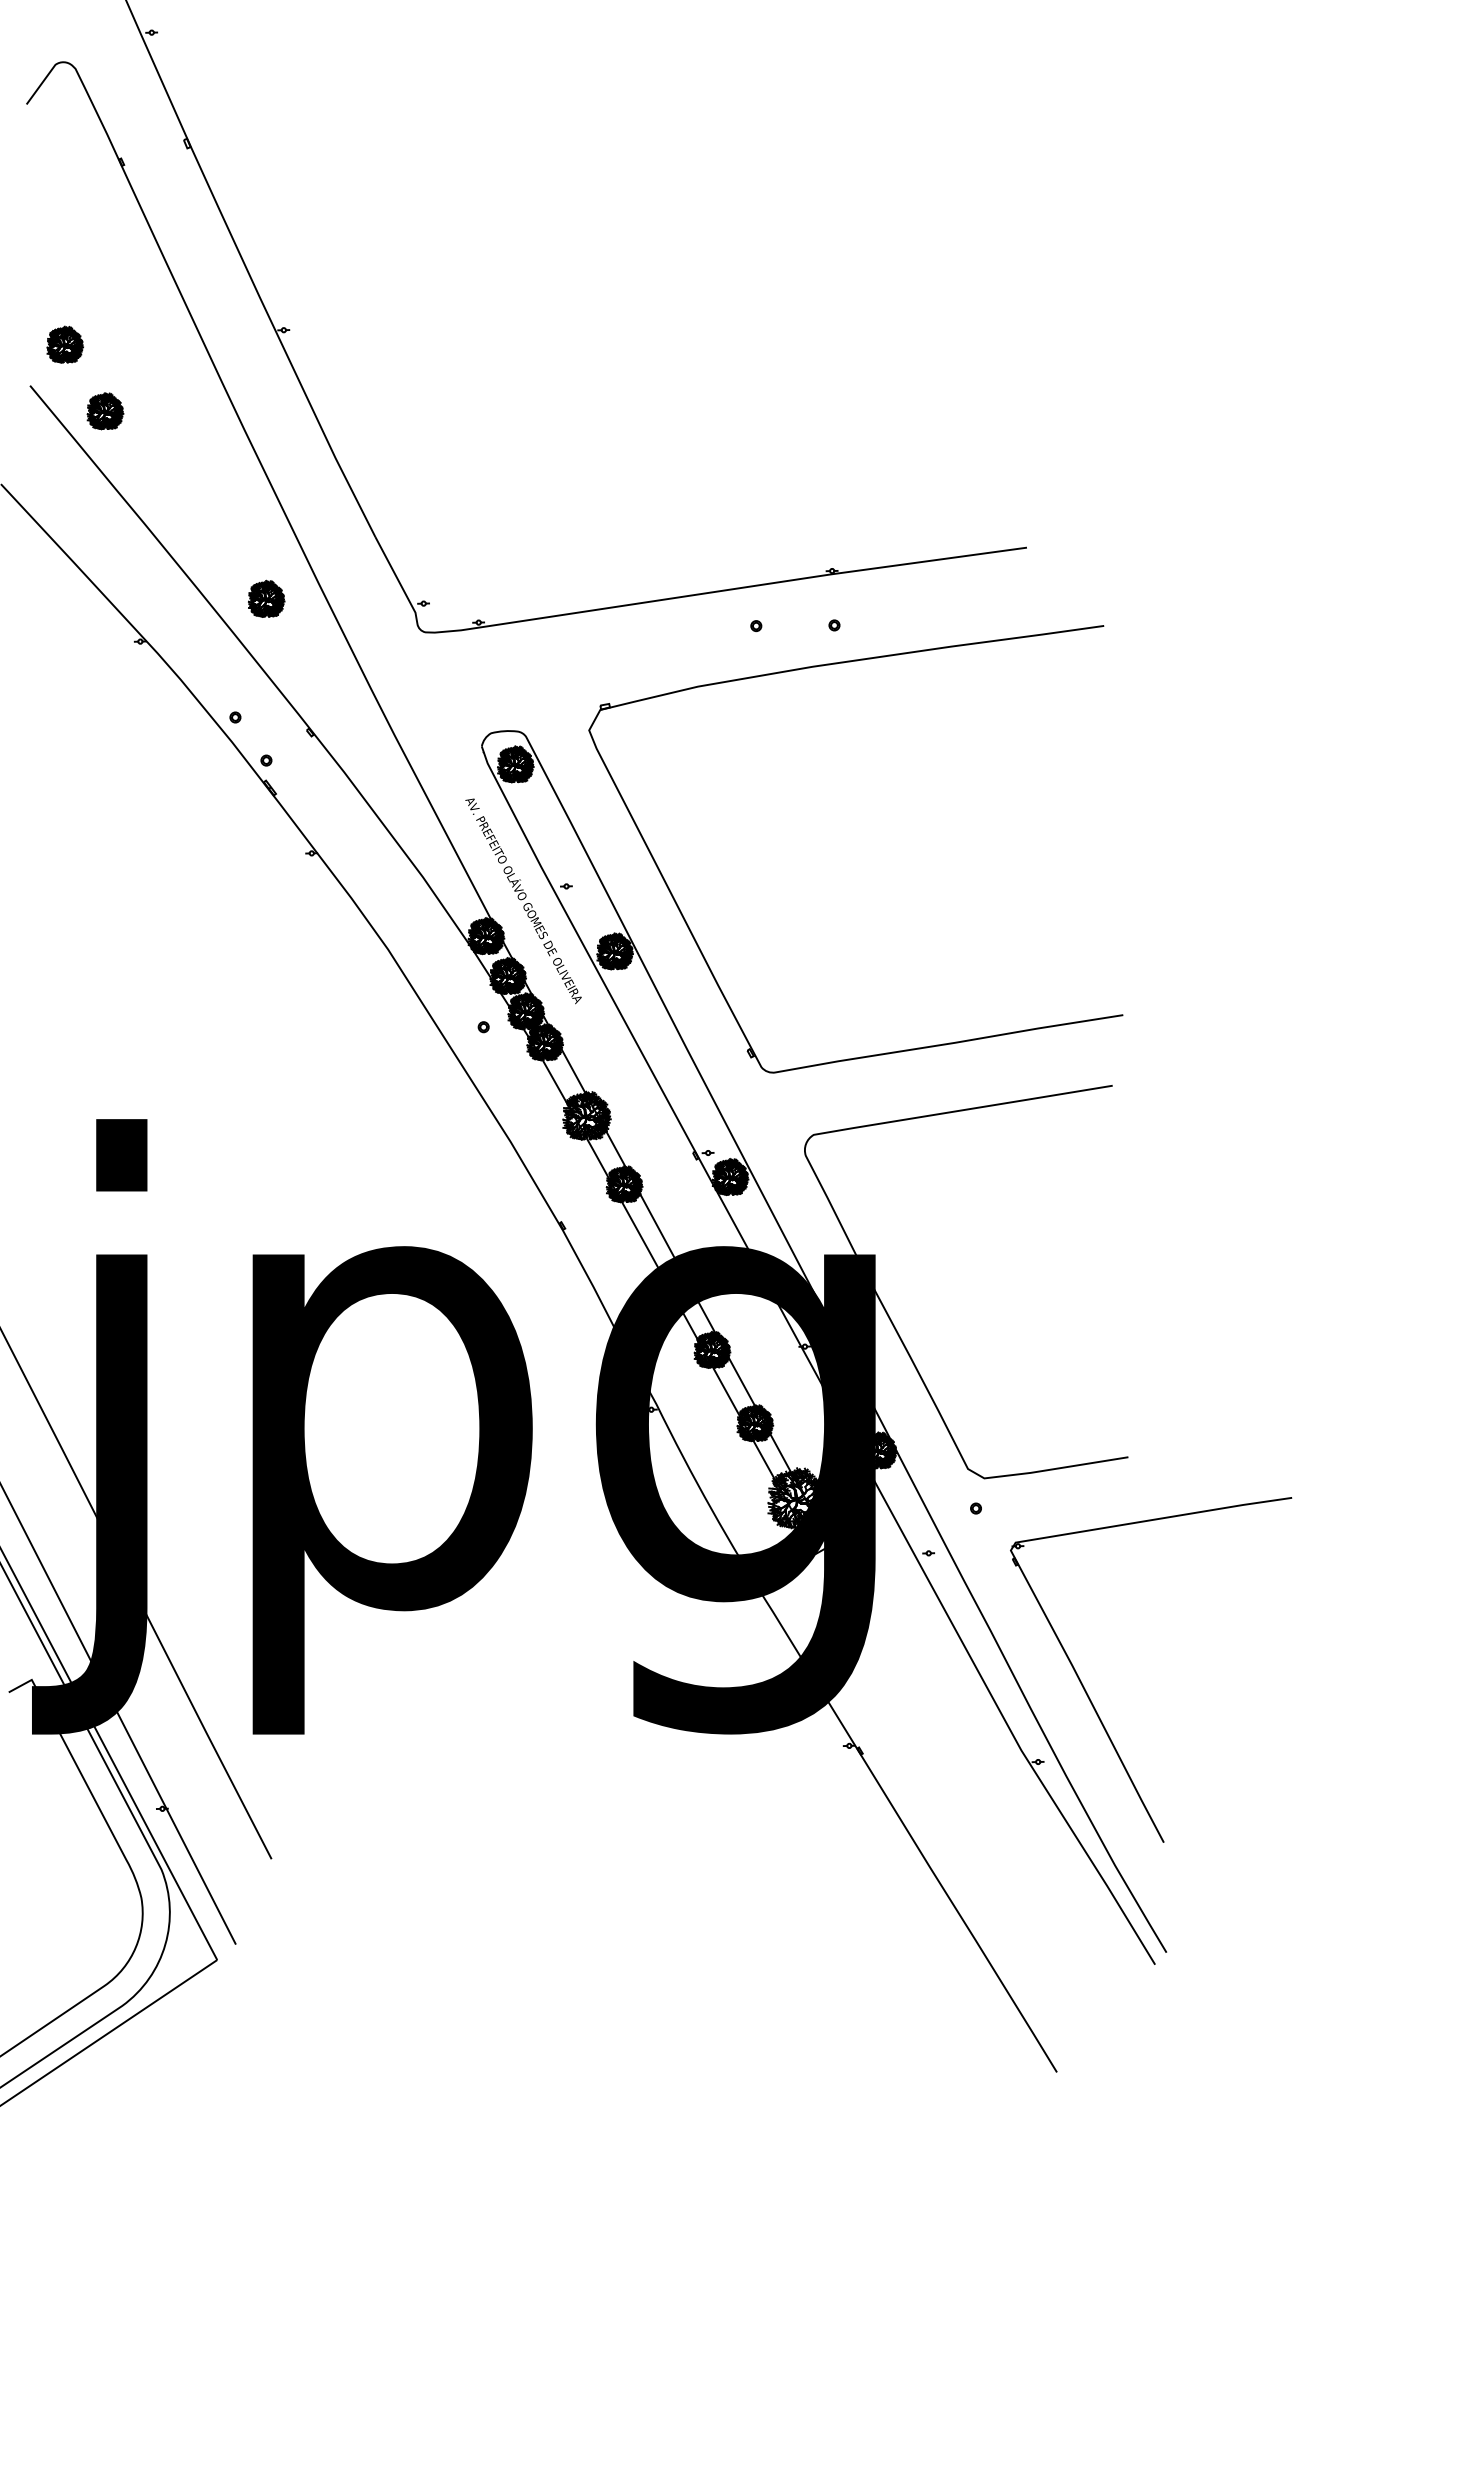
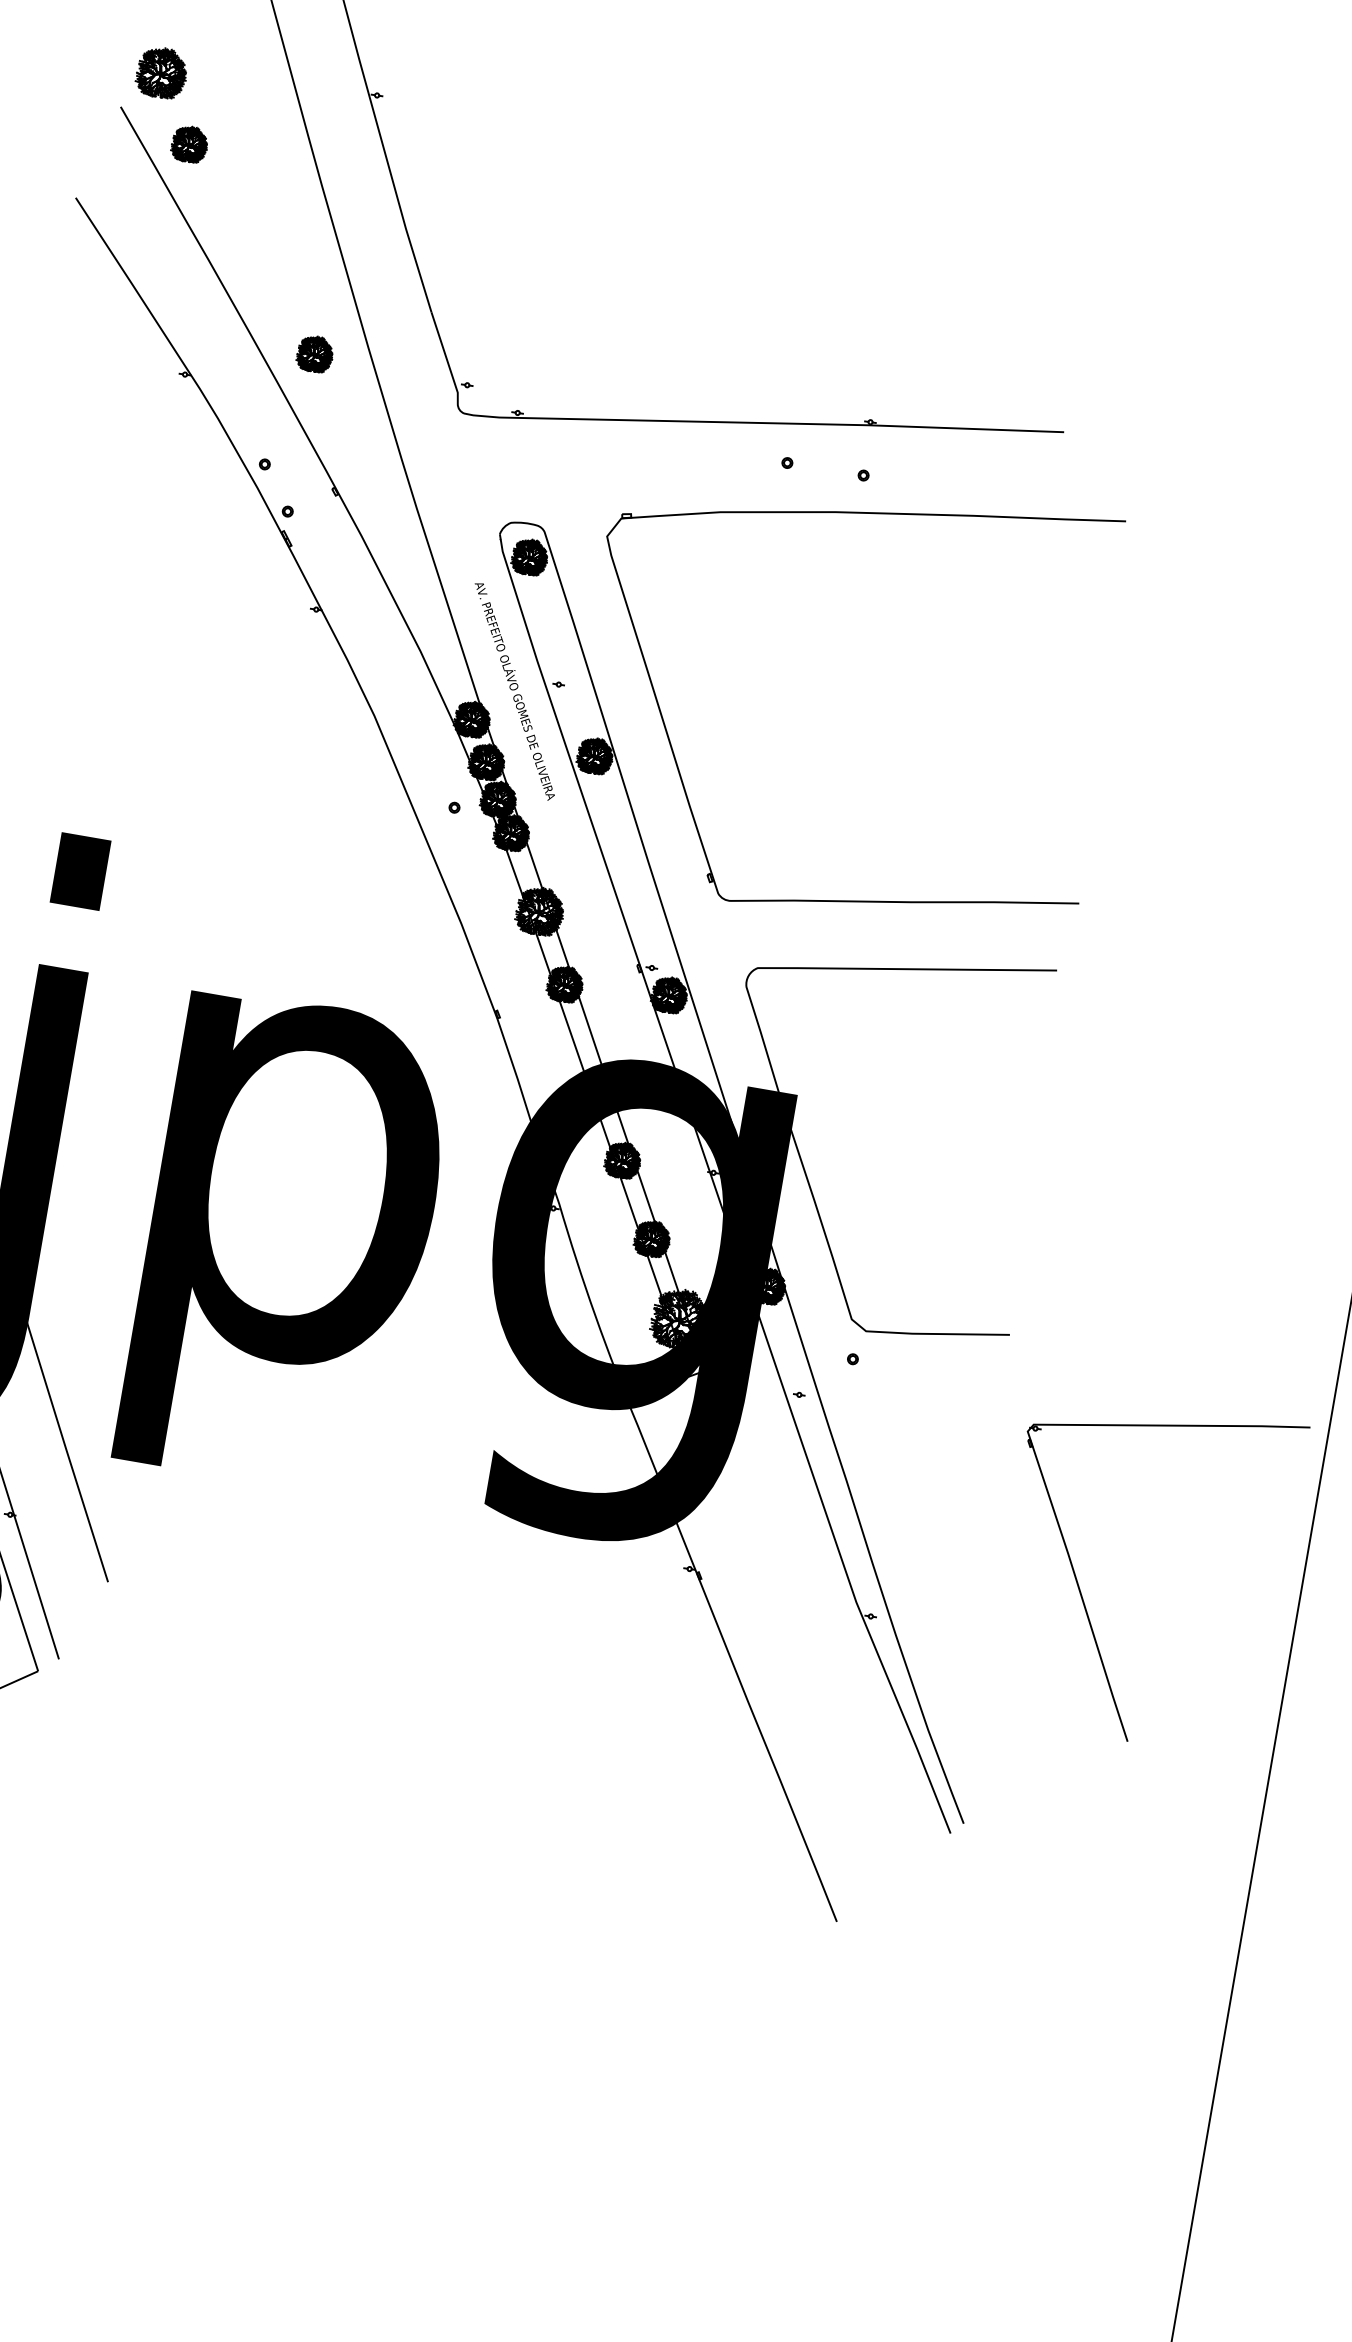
part: (64, 344) -> (161, 72), size x1.4
part: (1091, 1700) -> (1081, 1591), moved

